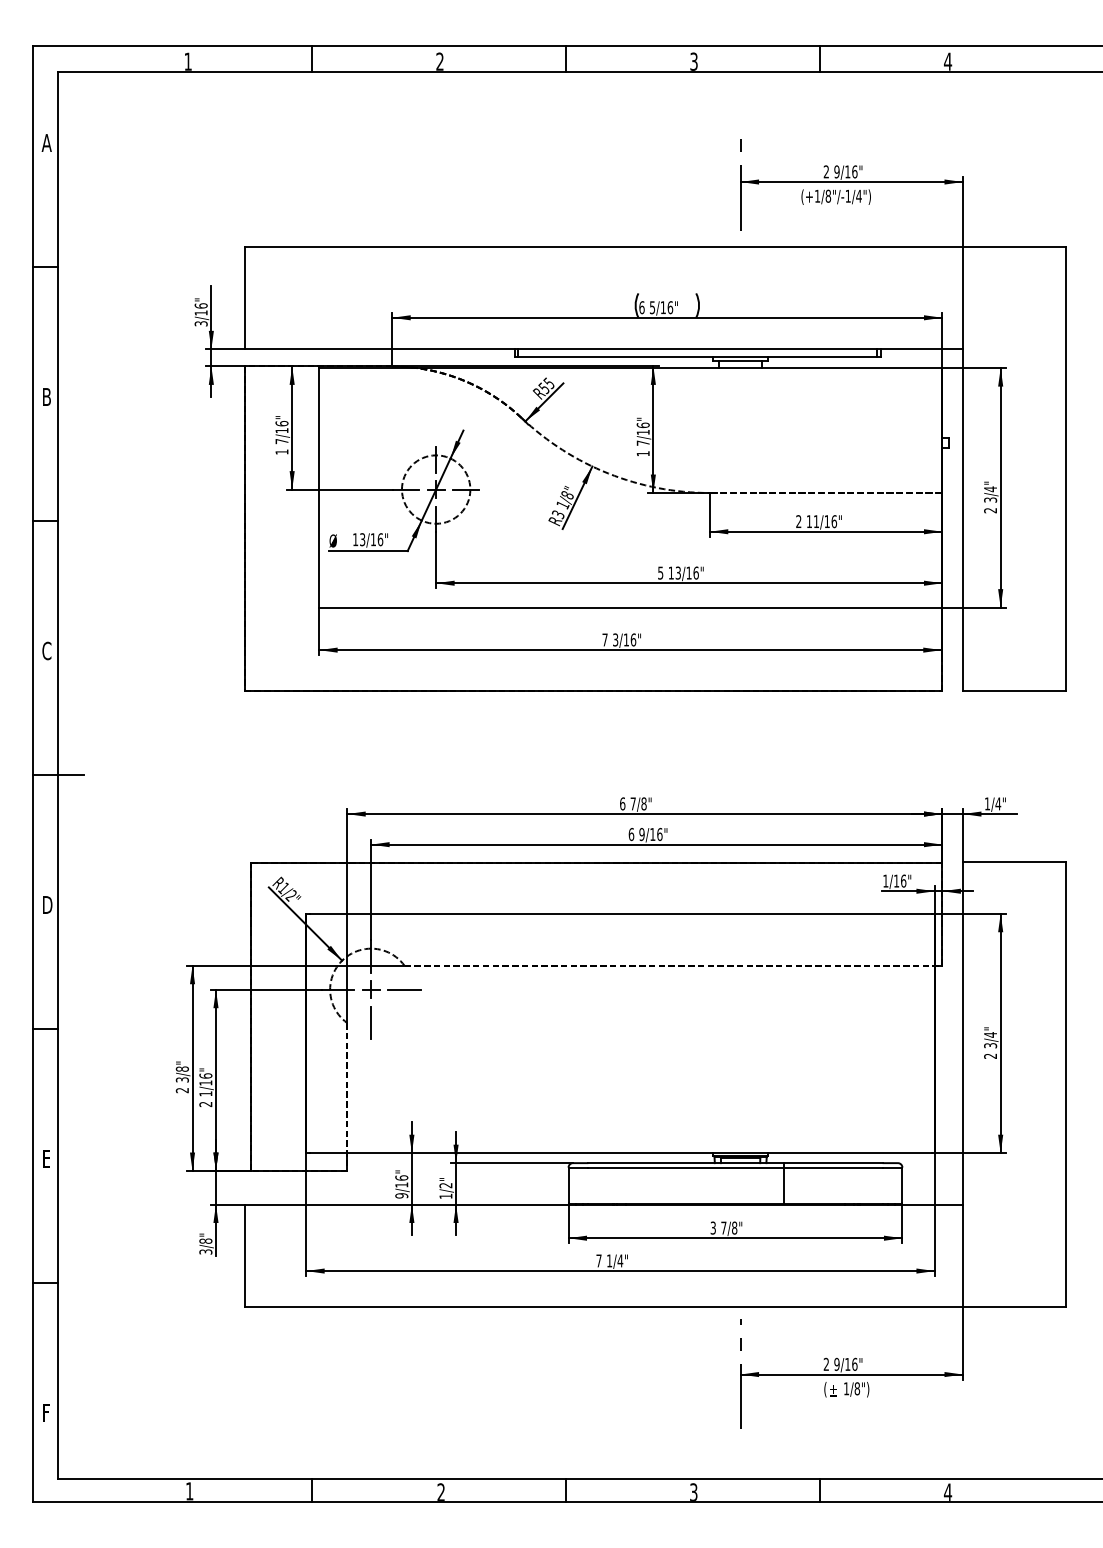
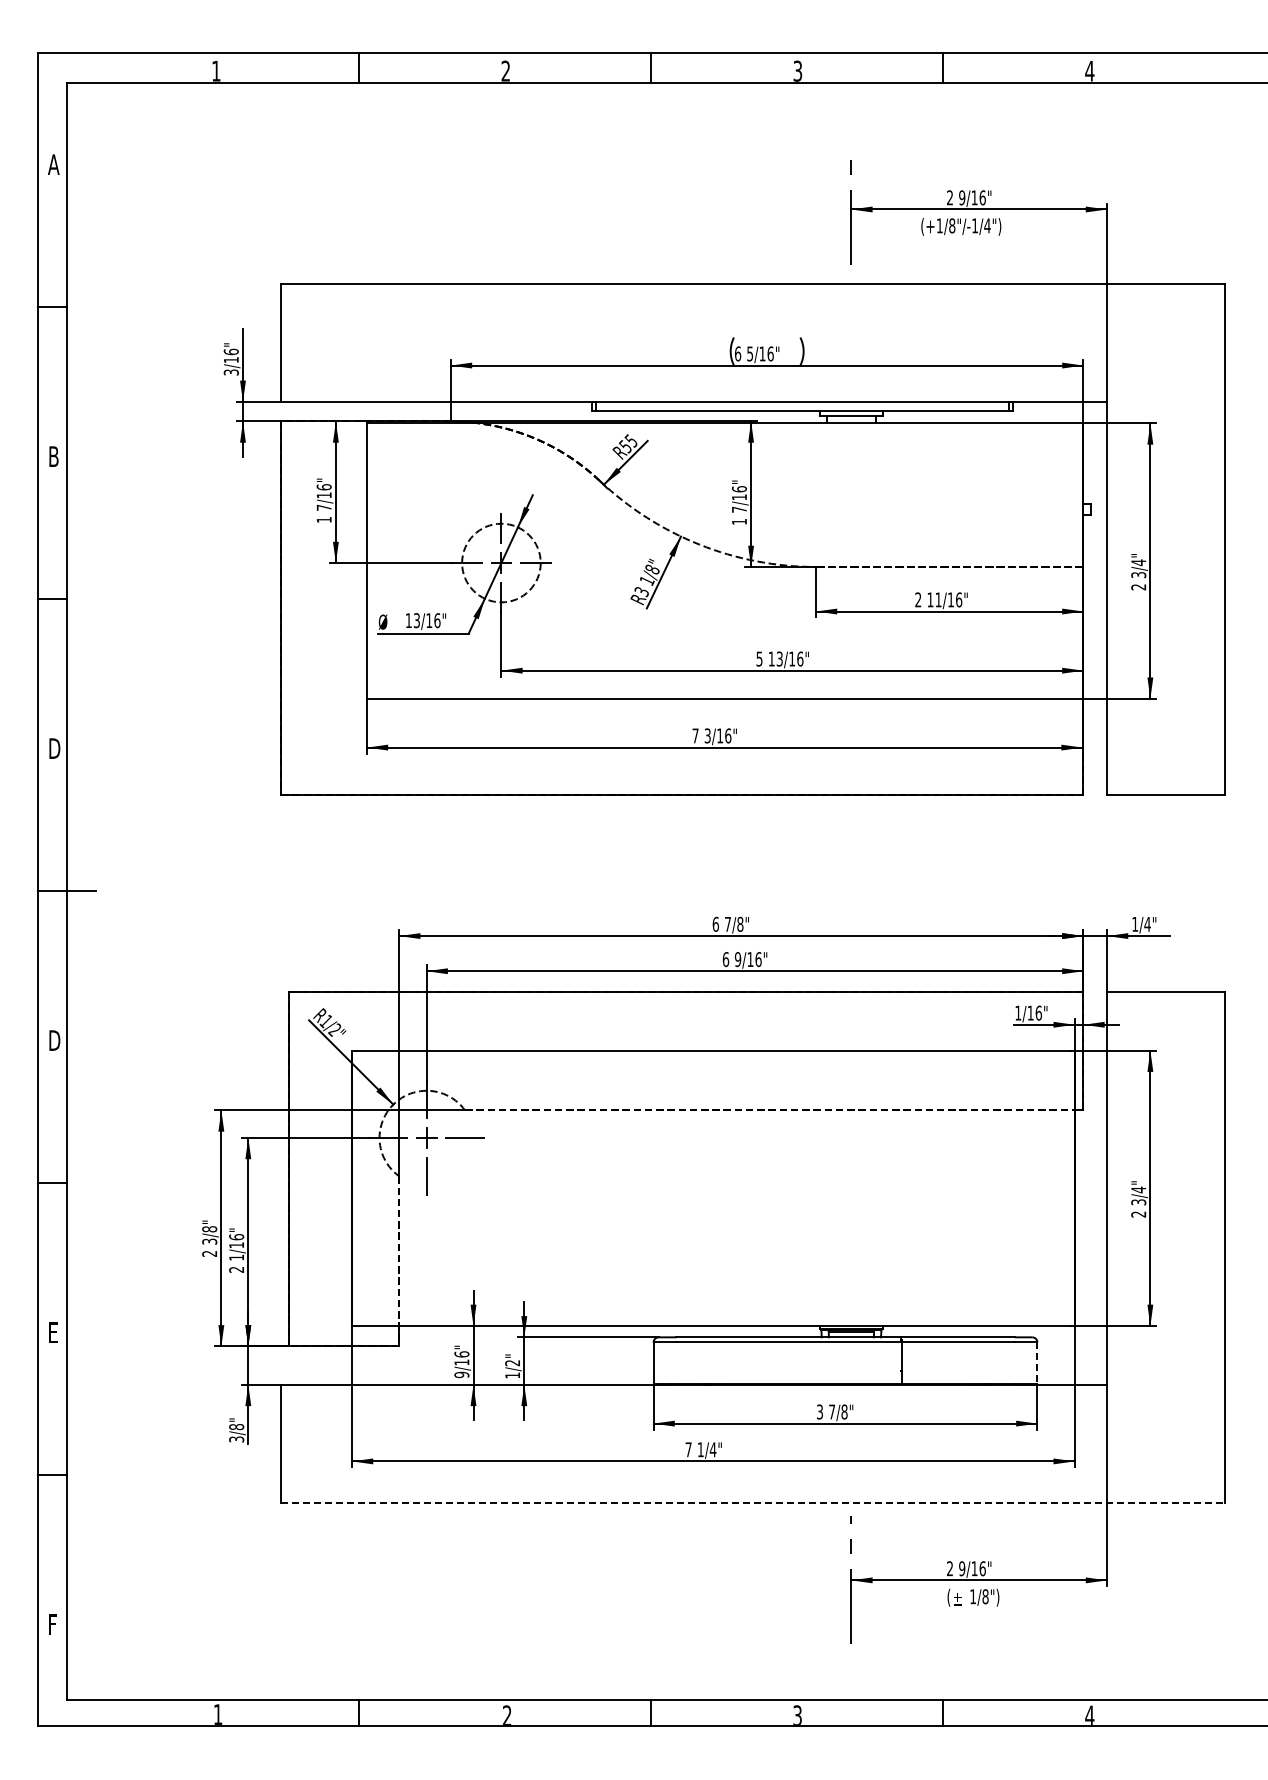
text: (47, 650) -> (54, 748), C -> D
line: (902, 1185) -> (1037, 1363), solid -> dashed
line: (655, 1306) -> (753, 1502), solid -> dashed

